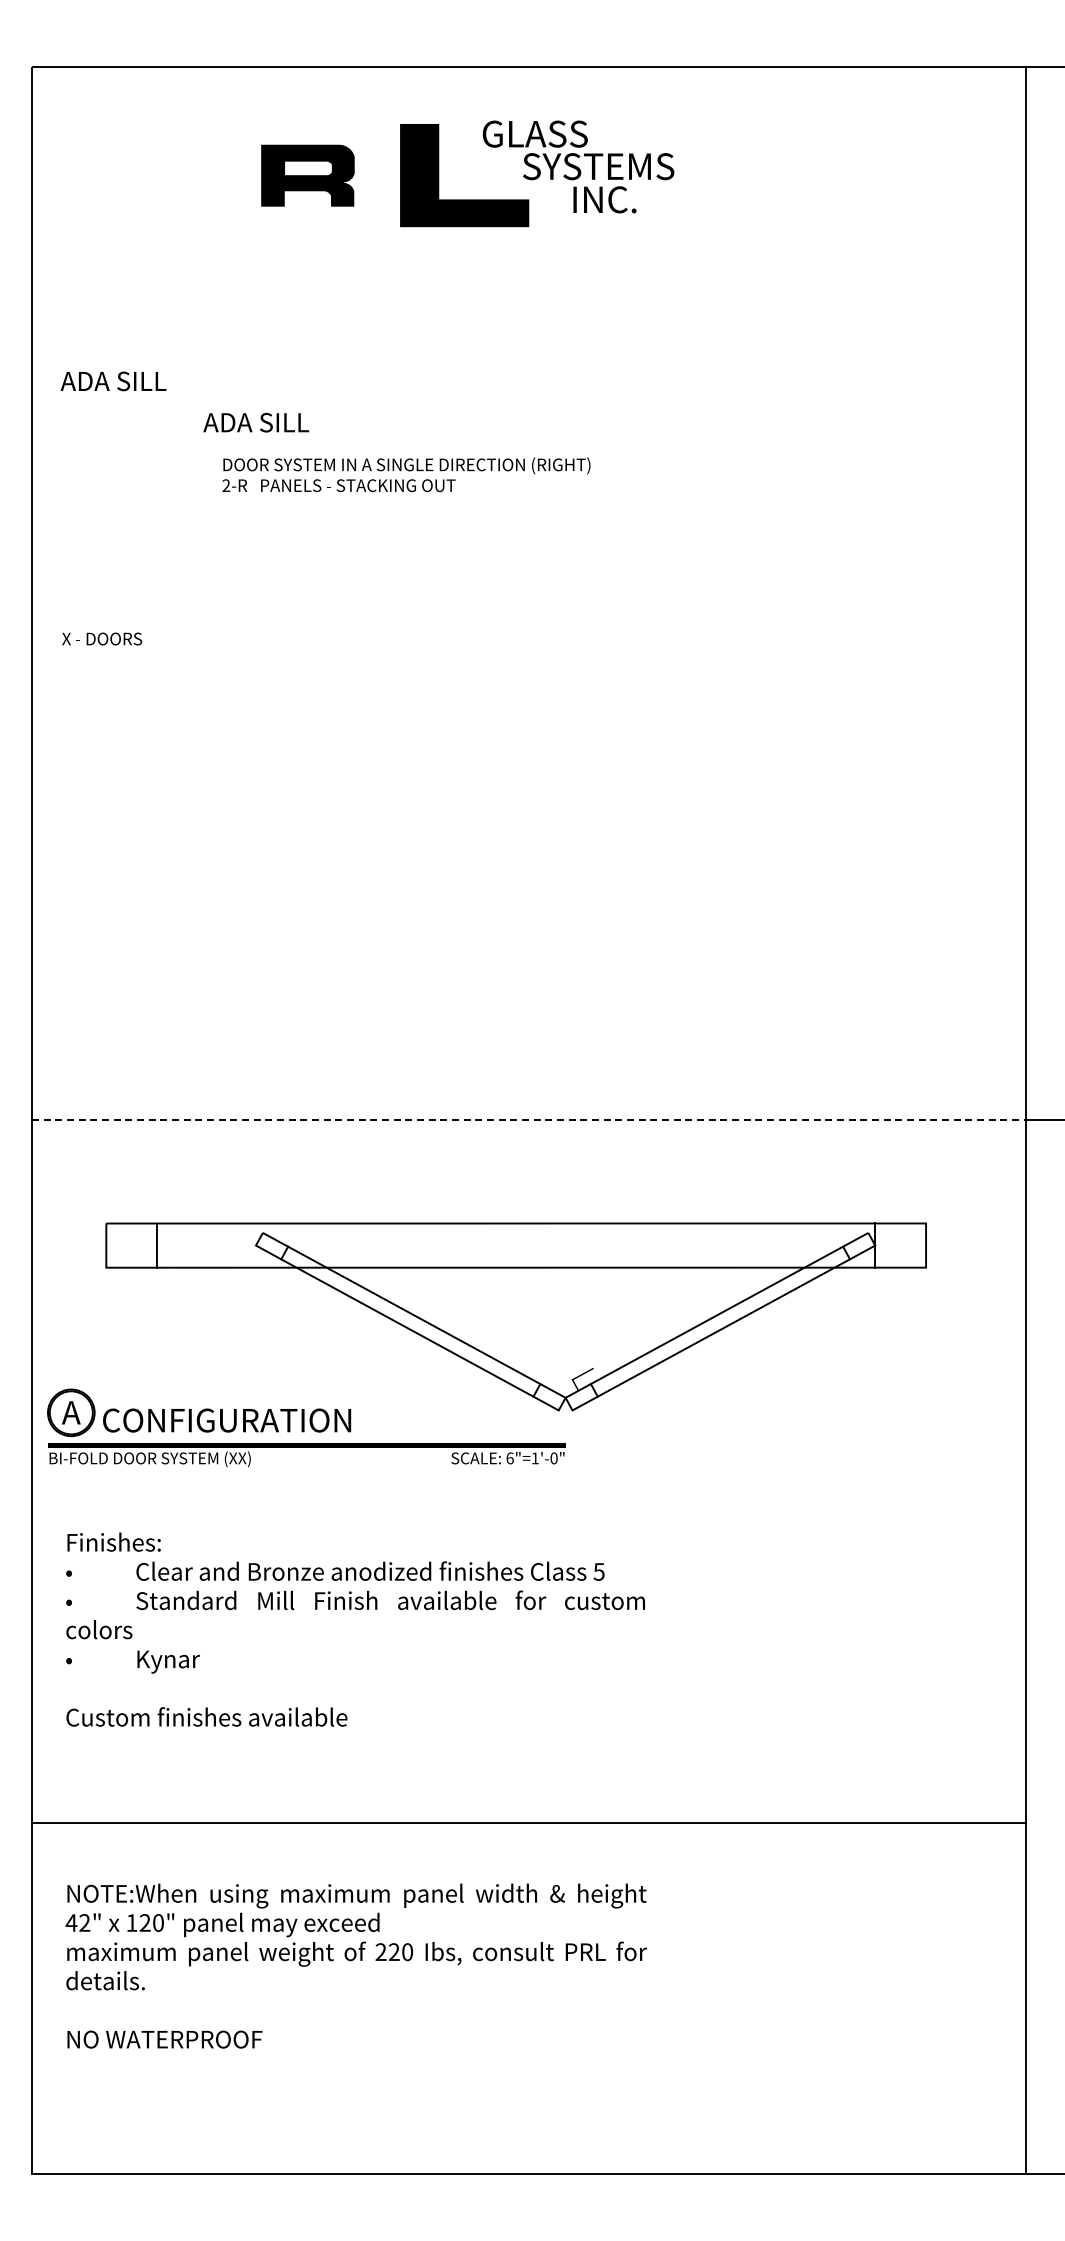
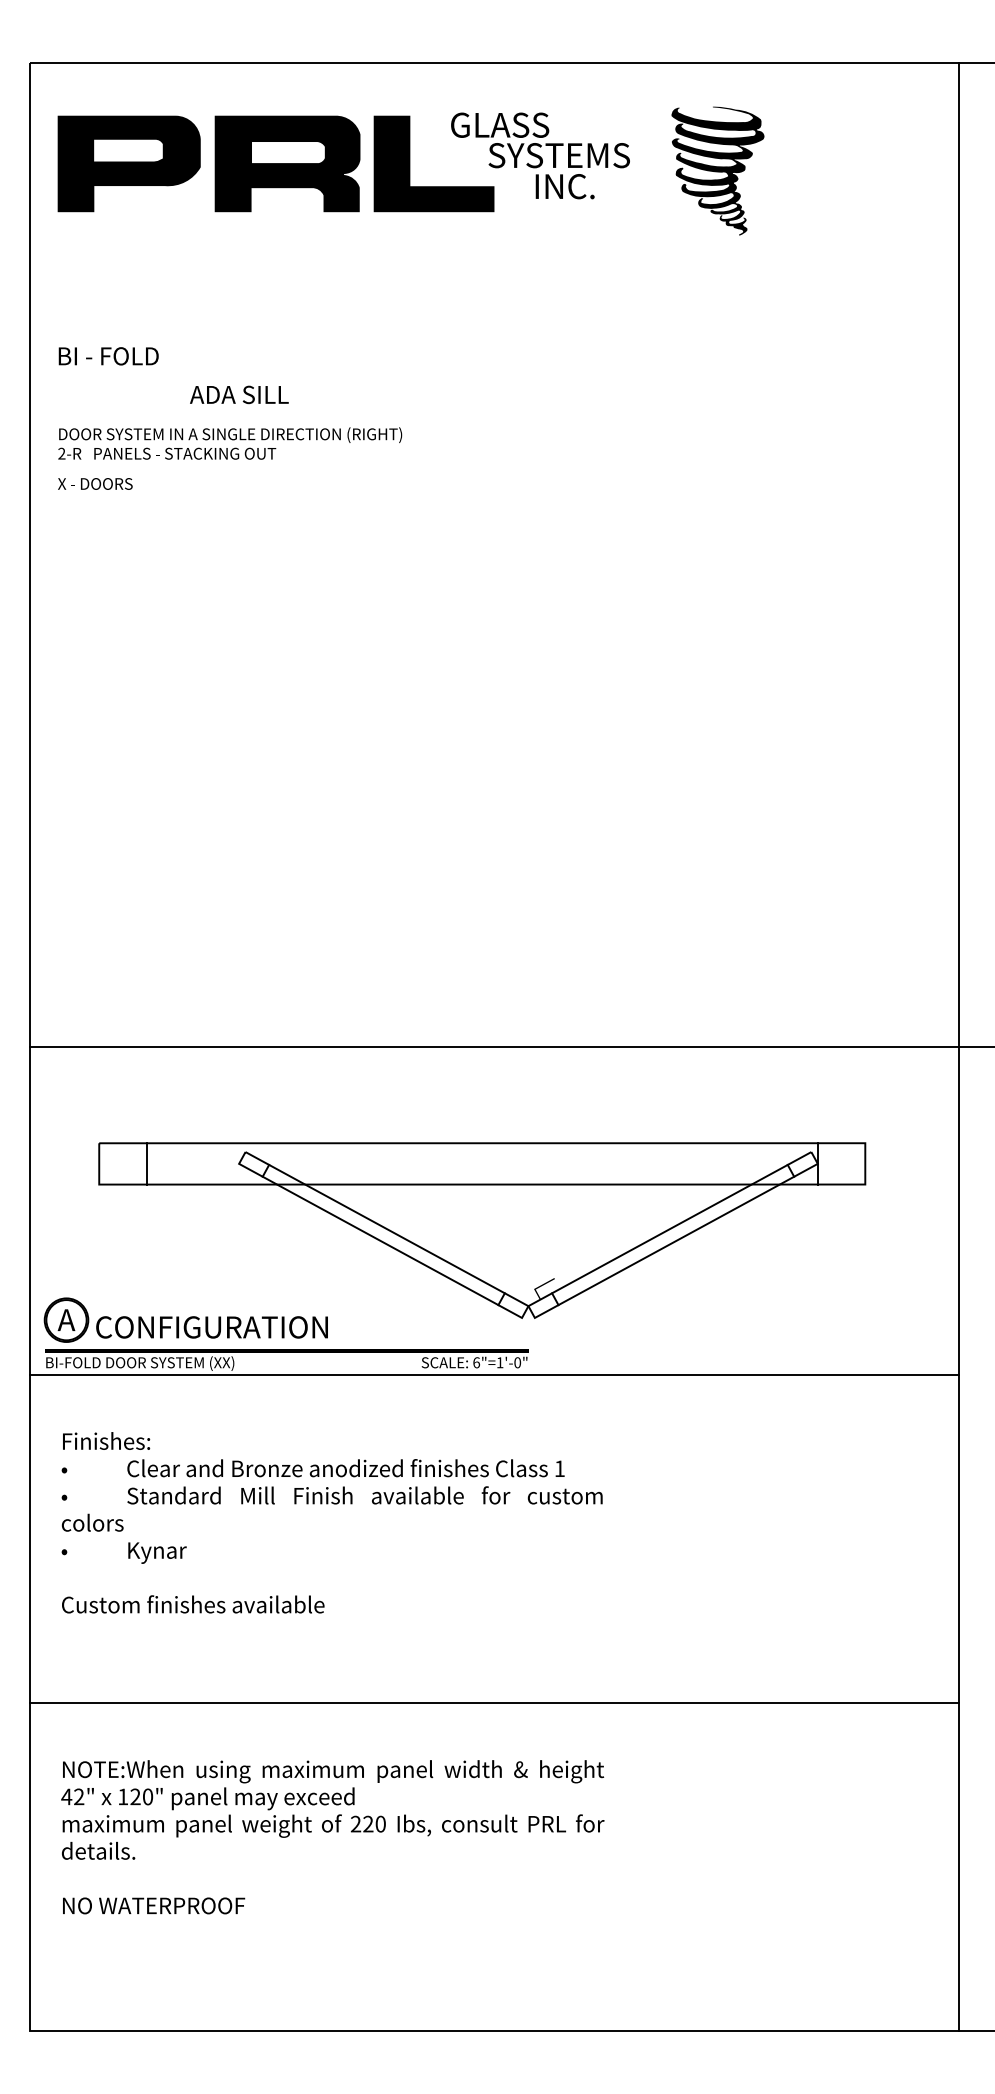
part: (137, 175) -> (128, 163), added
part: (307, 175) -> (287, 163), size x1.67
fill: (768, 183) -> (718, 171), added
text: (114, 381) -> (106, 356), ADA SILL -> BI - FOLD
text: (406, 474) -> (230, 443), moved
text: (102, 638) -> (95, 483), moved
line: (529, 1120) -> (494, 1047), dashed -> solid
line: (529, 1471) -> (494, 1375), added
text: (598, 1571) -> (559, 1468), 5 -> 1

